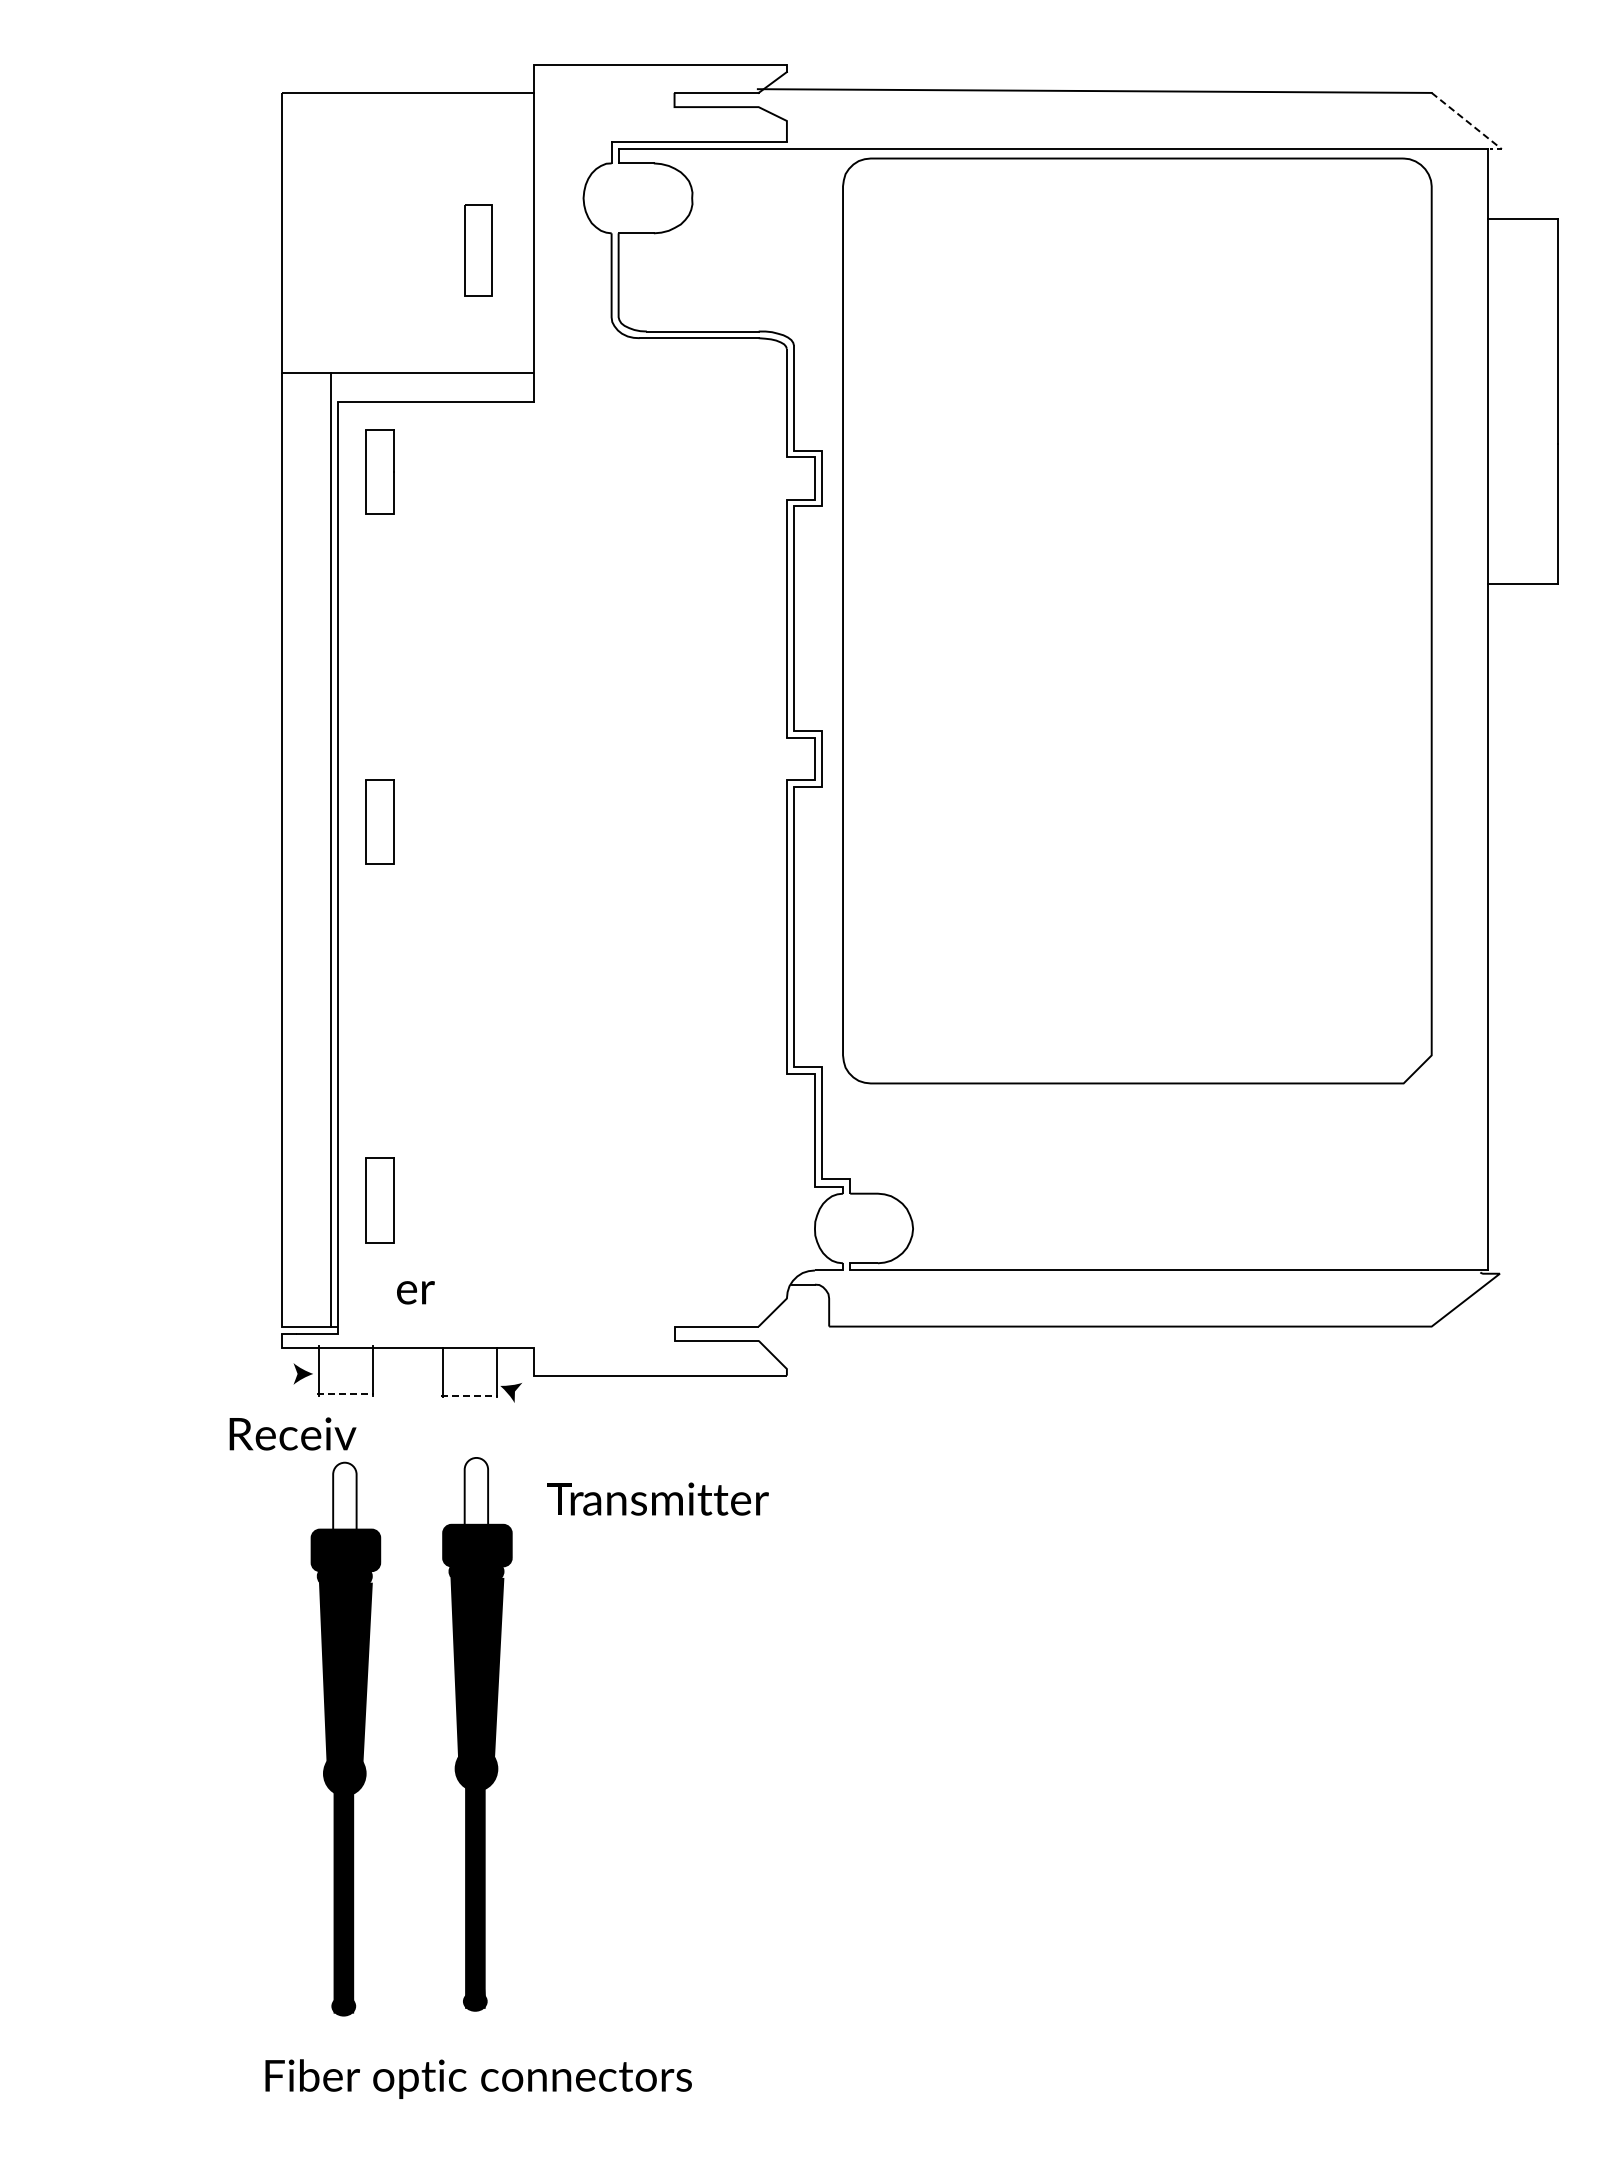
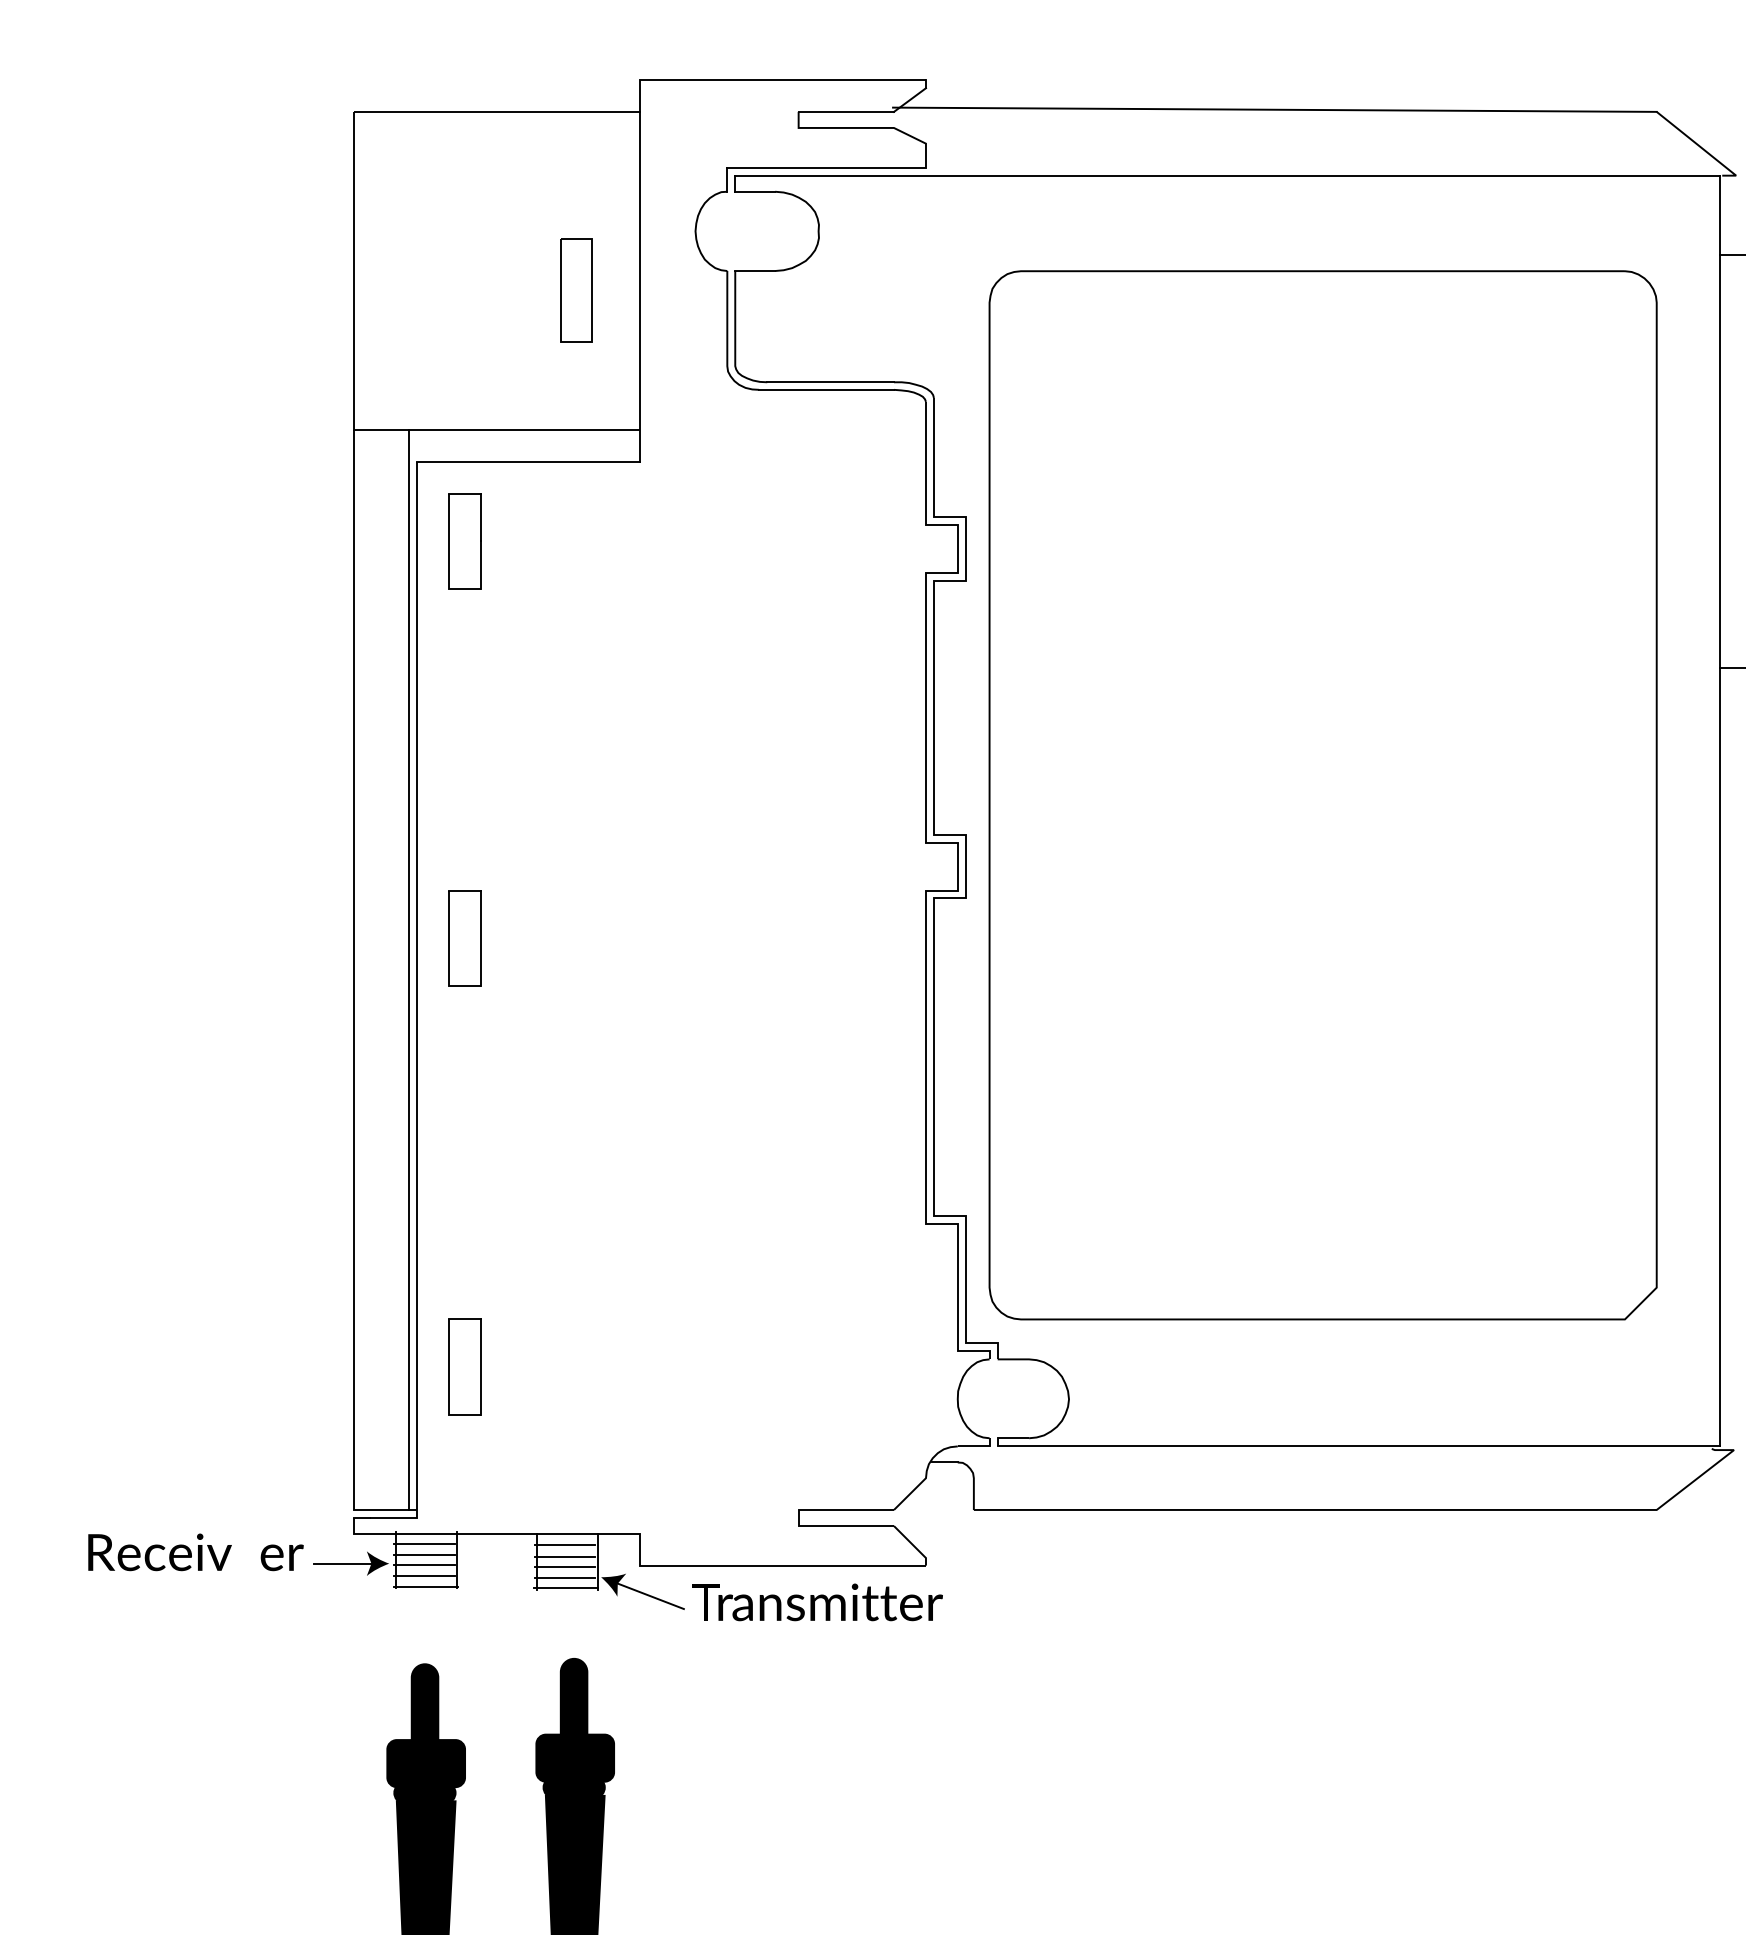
line: (1472, 125) -> (1702, 148), dashed -> solid
part: (1137, 620) -> (1323, 794), moved
text: (415, 1292) -> (281, 1557), moved
line: (343, 1356) -> (423, 1543), added
line: (467, 1357) -> (563, 1545), added
line: (343, 1366) -> (423, 1555), added
line: (467, 1367) -> (563, 1556), added
line: (272, 1373) -> (343, 1563), added
line: (343, 1375) -> (423, 1565), added
line: (467, 1377) -> (563, 1567), added
line: (343, 1384) -> (423, 1575), added
line: (467, 1386) -> (563, 1577), added
line: (345, 1394) -> (425, 1586), dashed -> solid
line: (469, 1395) -> (566, 1588), dashed -> solid
line: (543, 1401) -> (650, 1594), added
text: (292, 1433) -> (159, 1551), moved
fill: (476, 1491) -> (574, 1696), added
fill: (344, 1495) -> (424, 1701), added
text: (657, 1498) -> (816, 1601), moved

